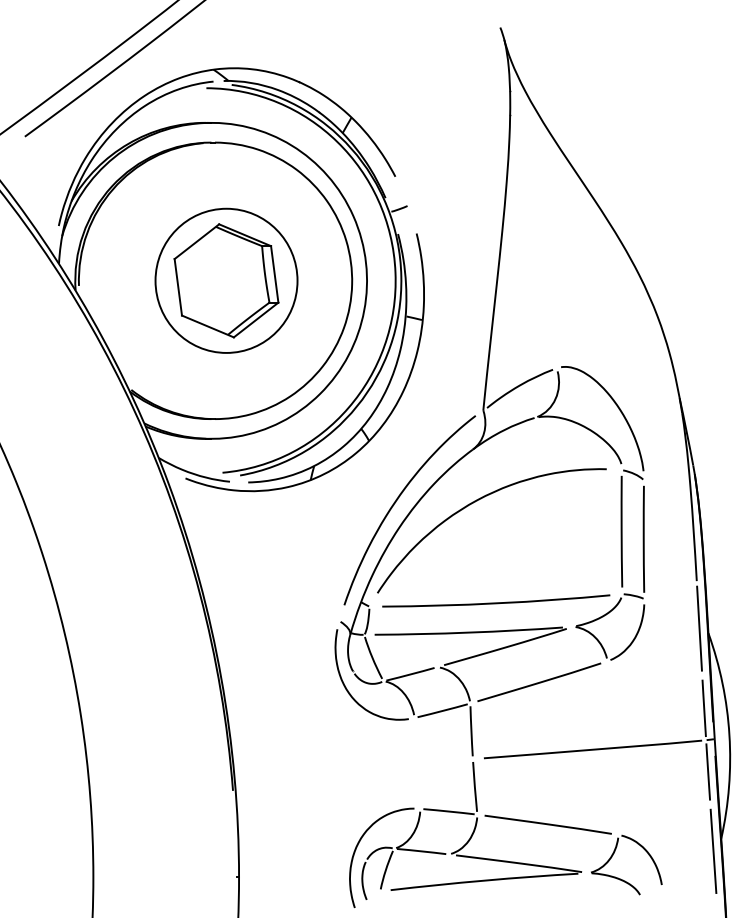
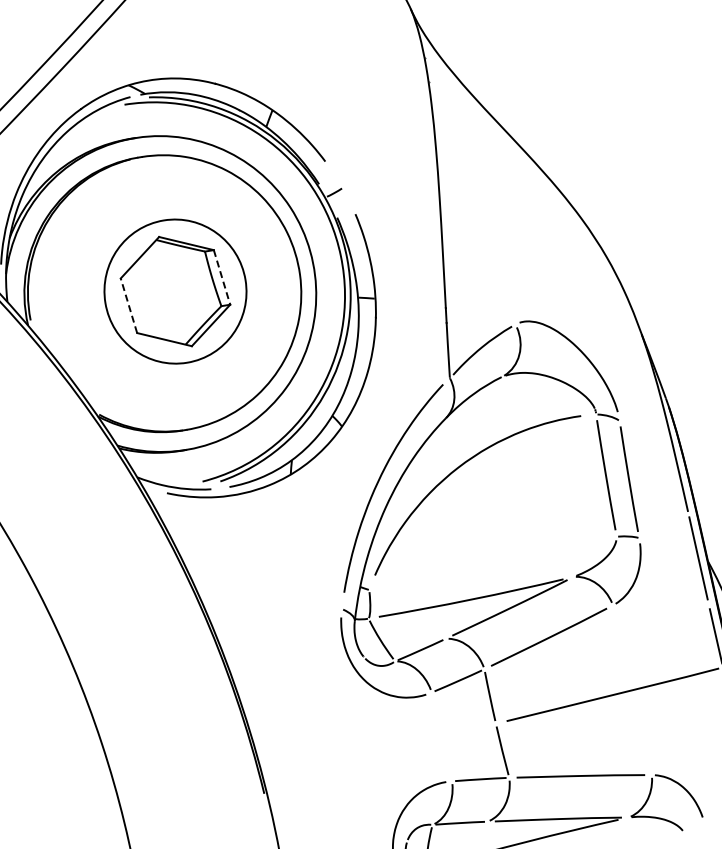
line: (274, 274) -> (221, 277), solid -> dashed
line: (178, 286) -> (129, 304), solid -> dashed
curve: (496, 602) -> (493, 565), removed

